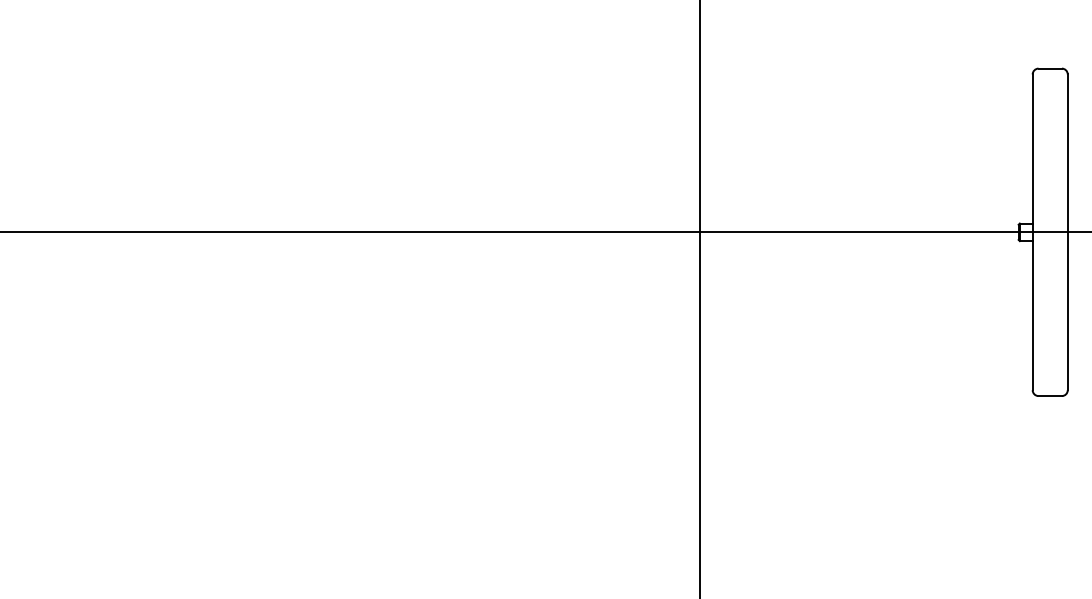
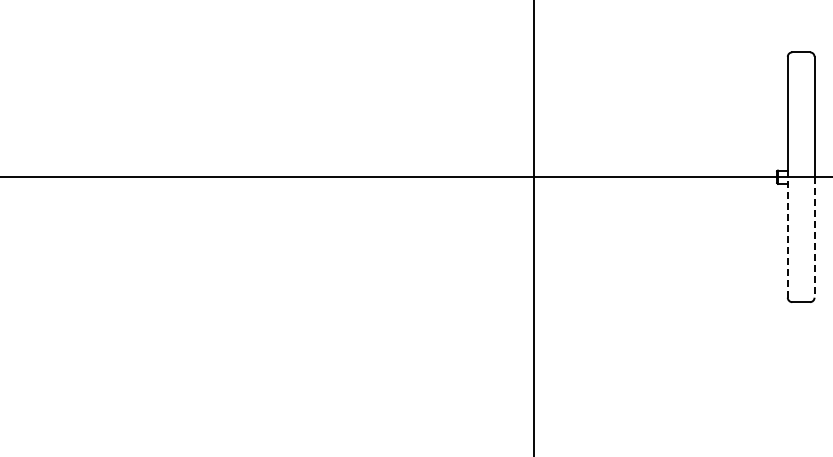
line: (1032, 309) -> (787, 236), solid -> dashed
line: (1067, 311) -> (814, 237), solid -> dashed

